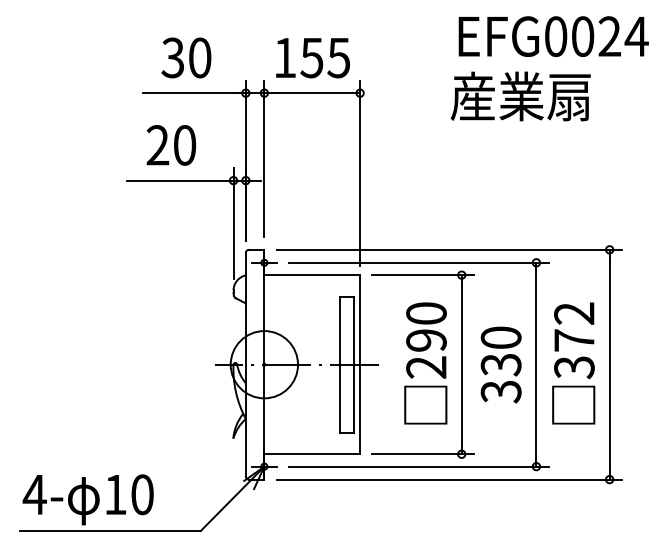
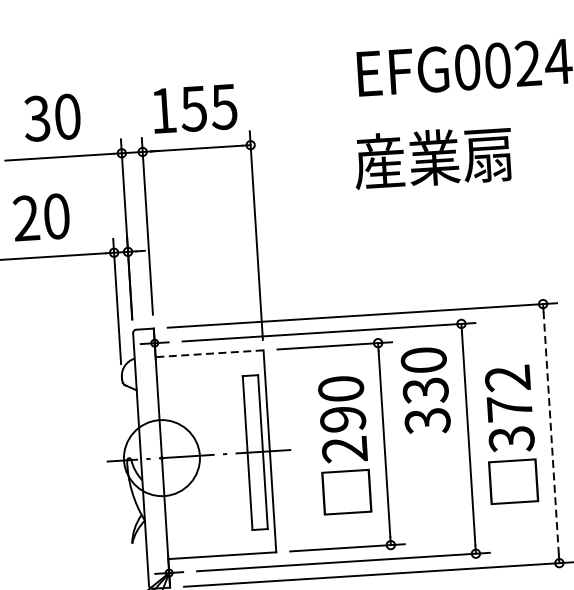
text: (520, 96) -> (432, 157), moved
line: (312, 275) -> (209, 354), solid -> dashed
text: (500, 364) -> (424, 390), moved
line: (609, 364) -> (551, 433), solid -> dashed

